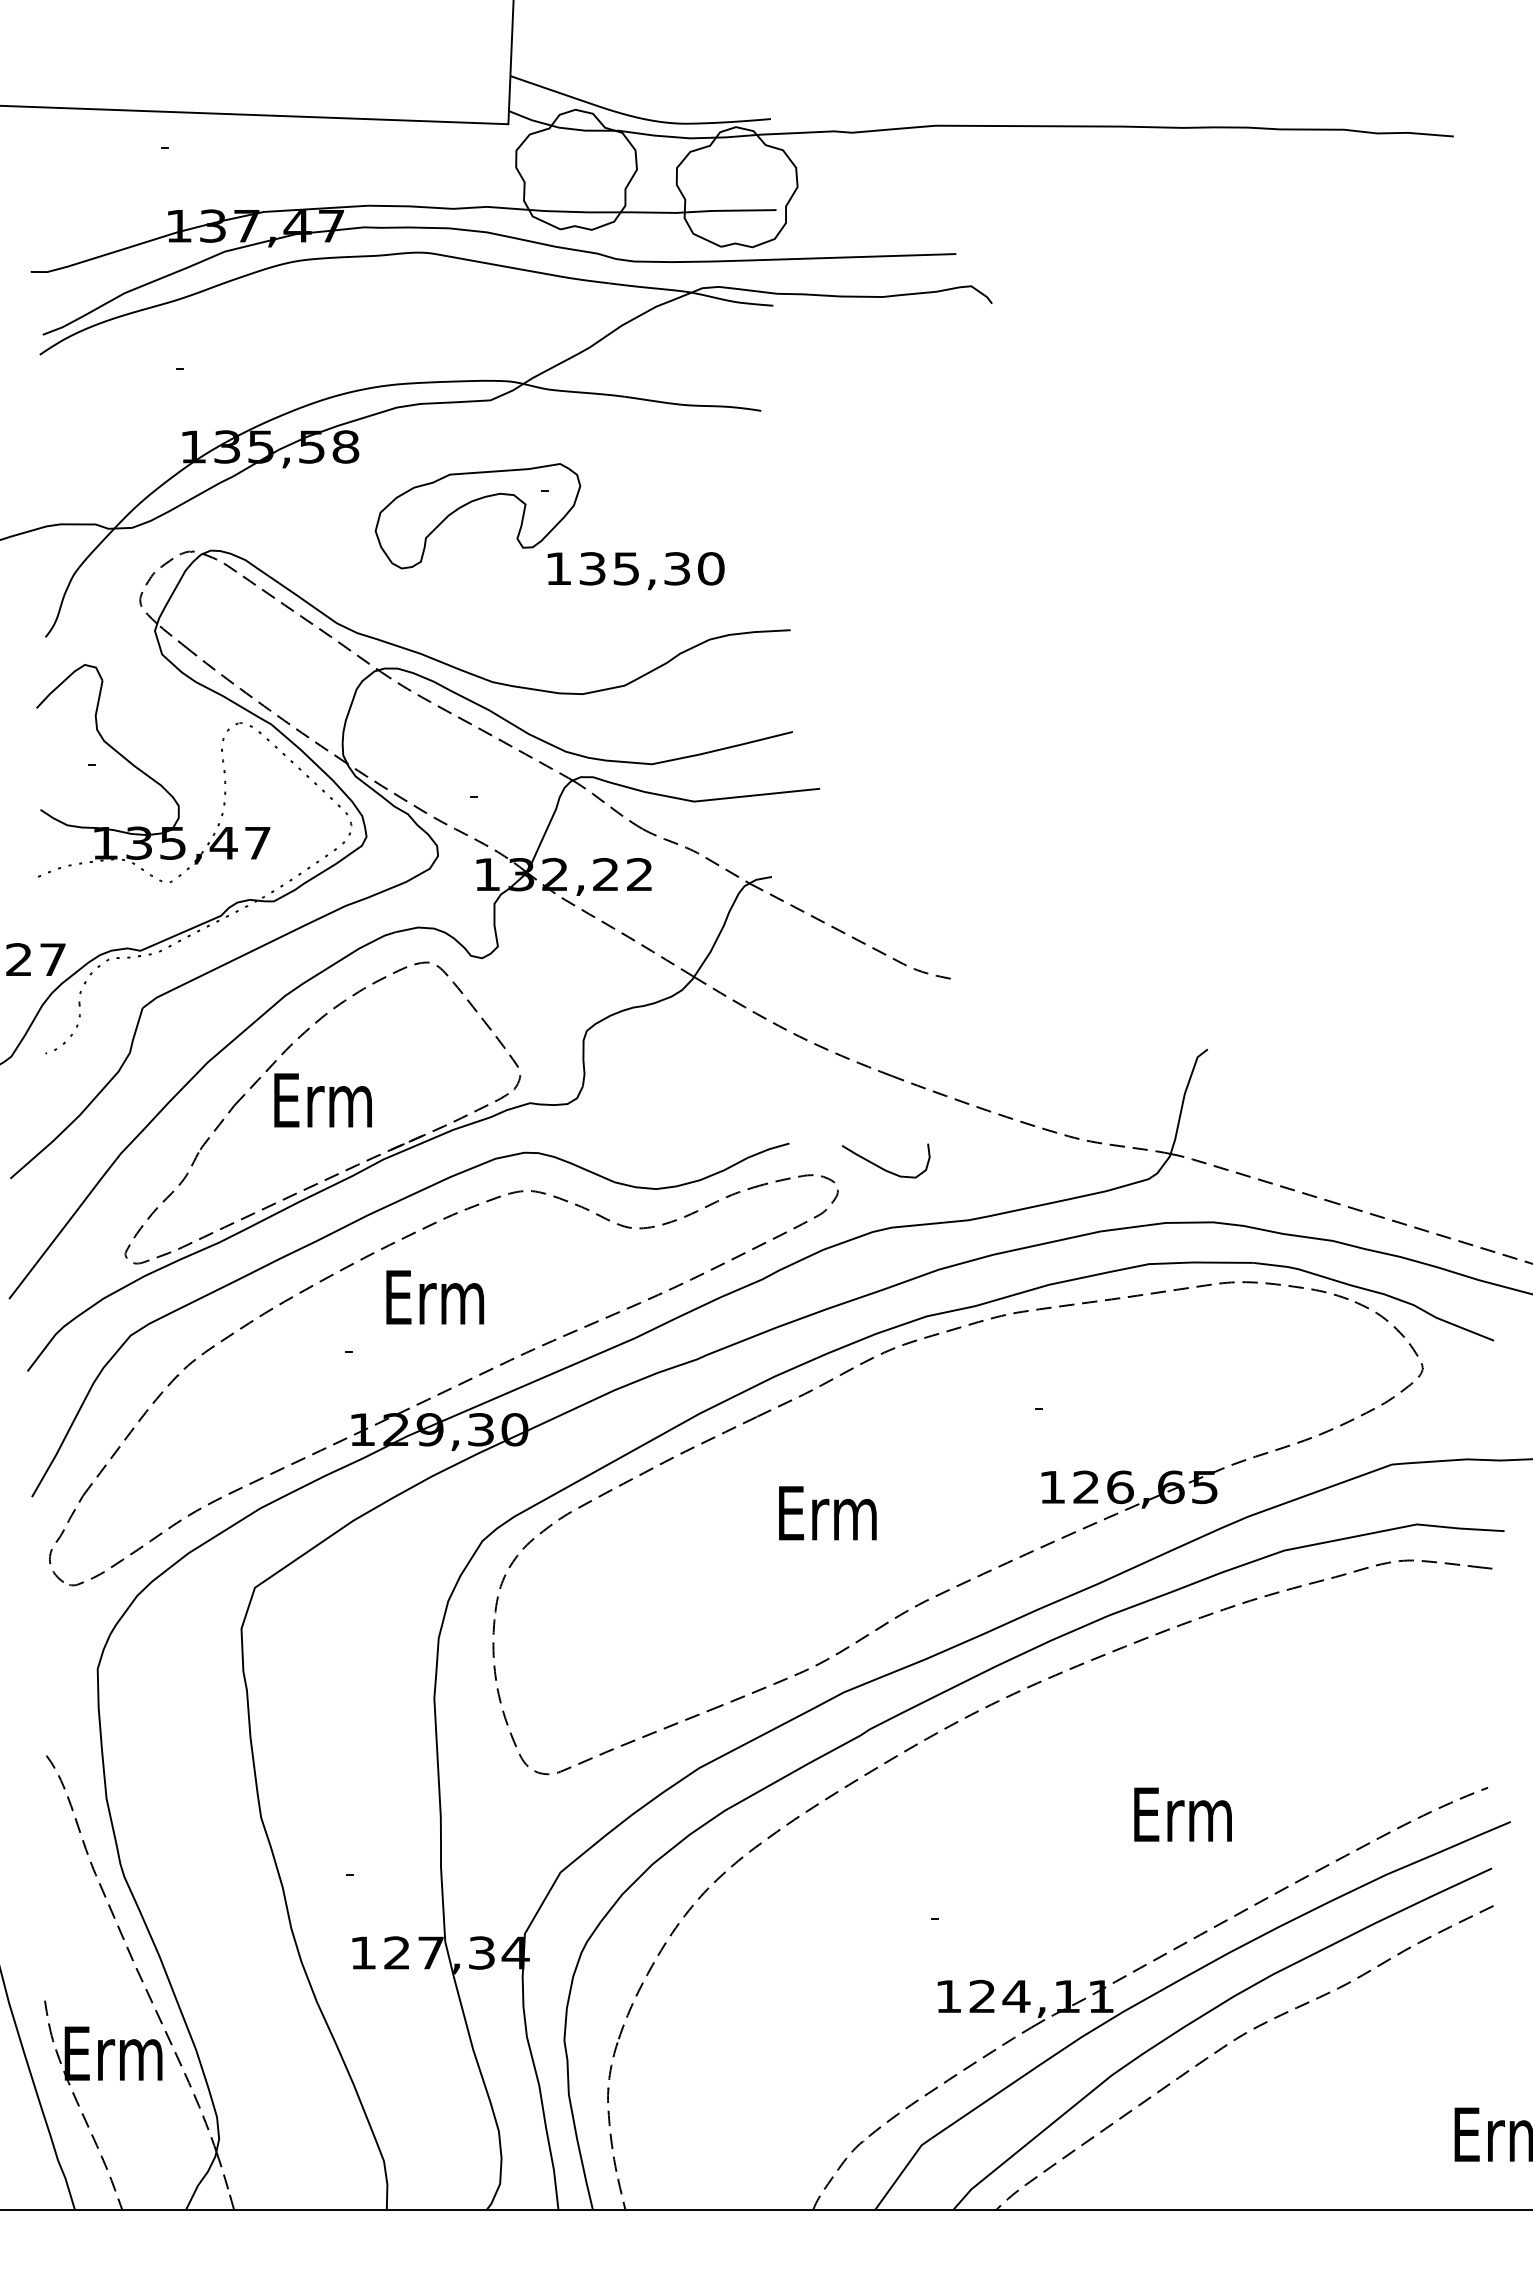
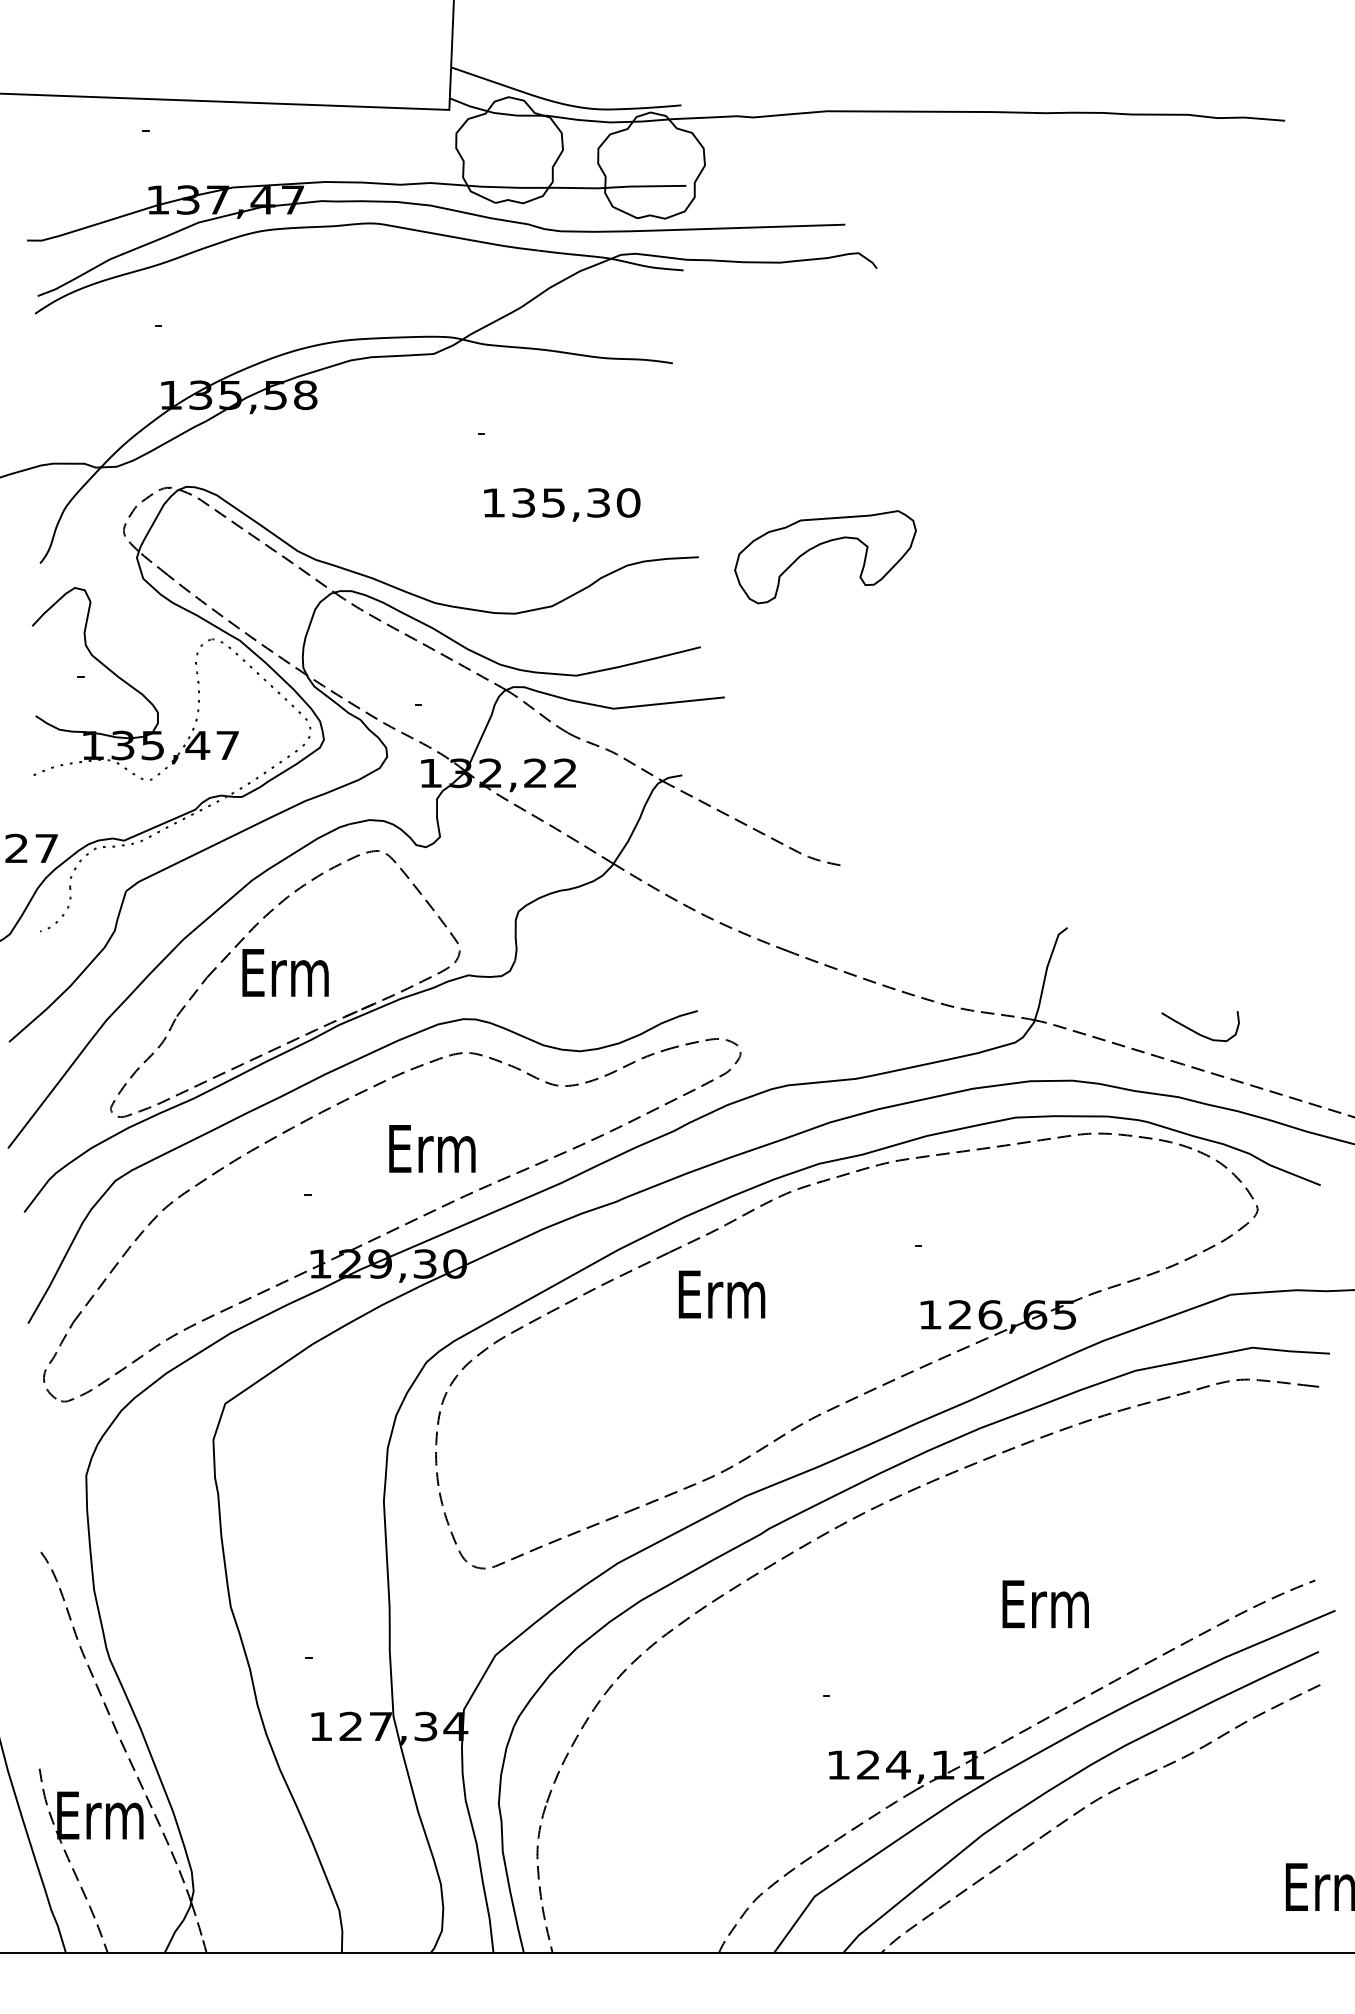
part: (470, 503) -> (818, 545), moved
curve: (882, 1167) -> (1197, 1032), moved
text: (434, 1297) -> (431, 1148), moved
text: (827, 1513) -> (721, 1294), moved

